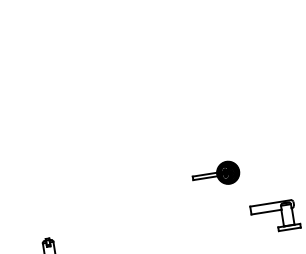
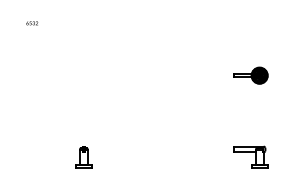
part: (215, 174) -> (250, 75), moved

